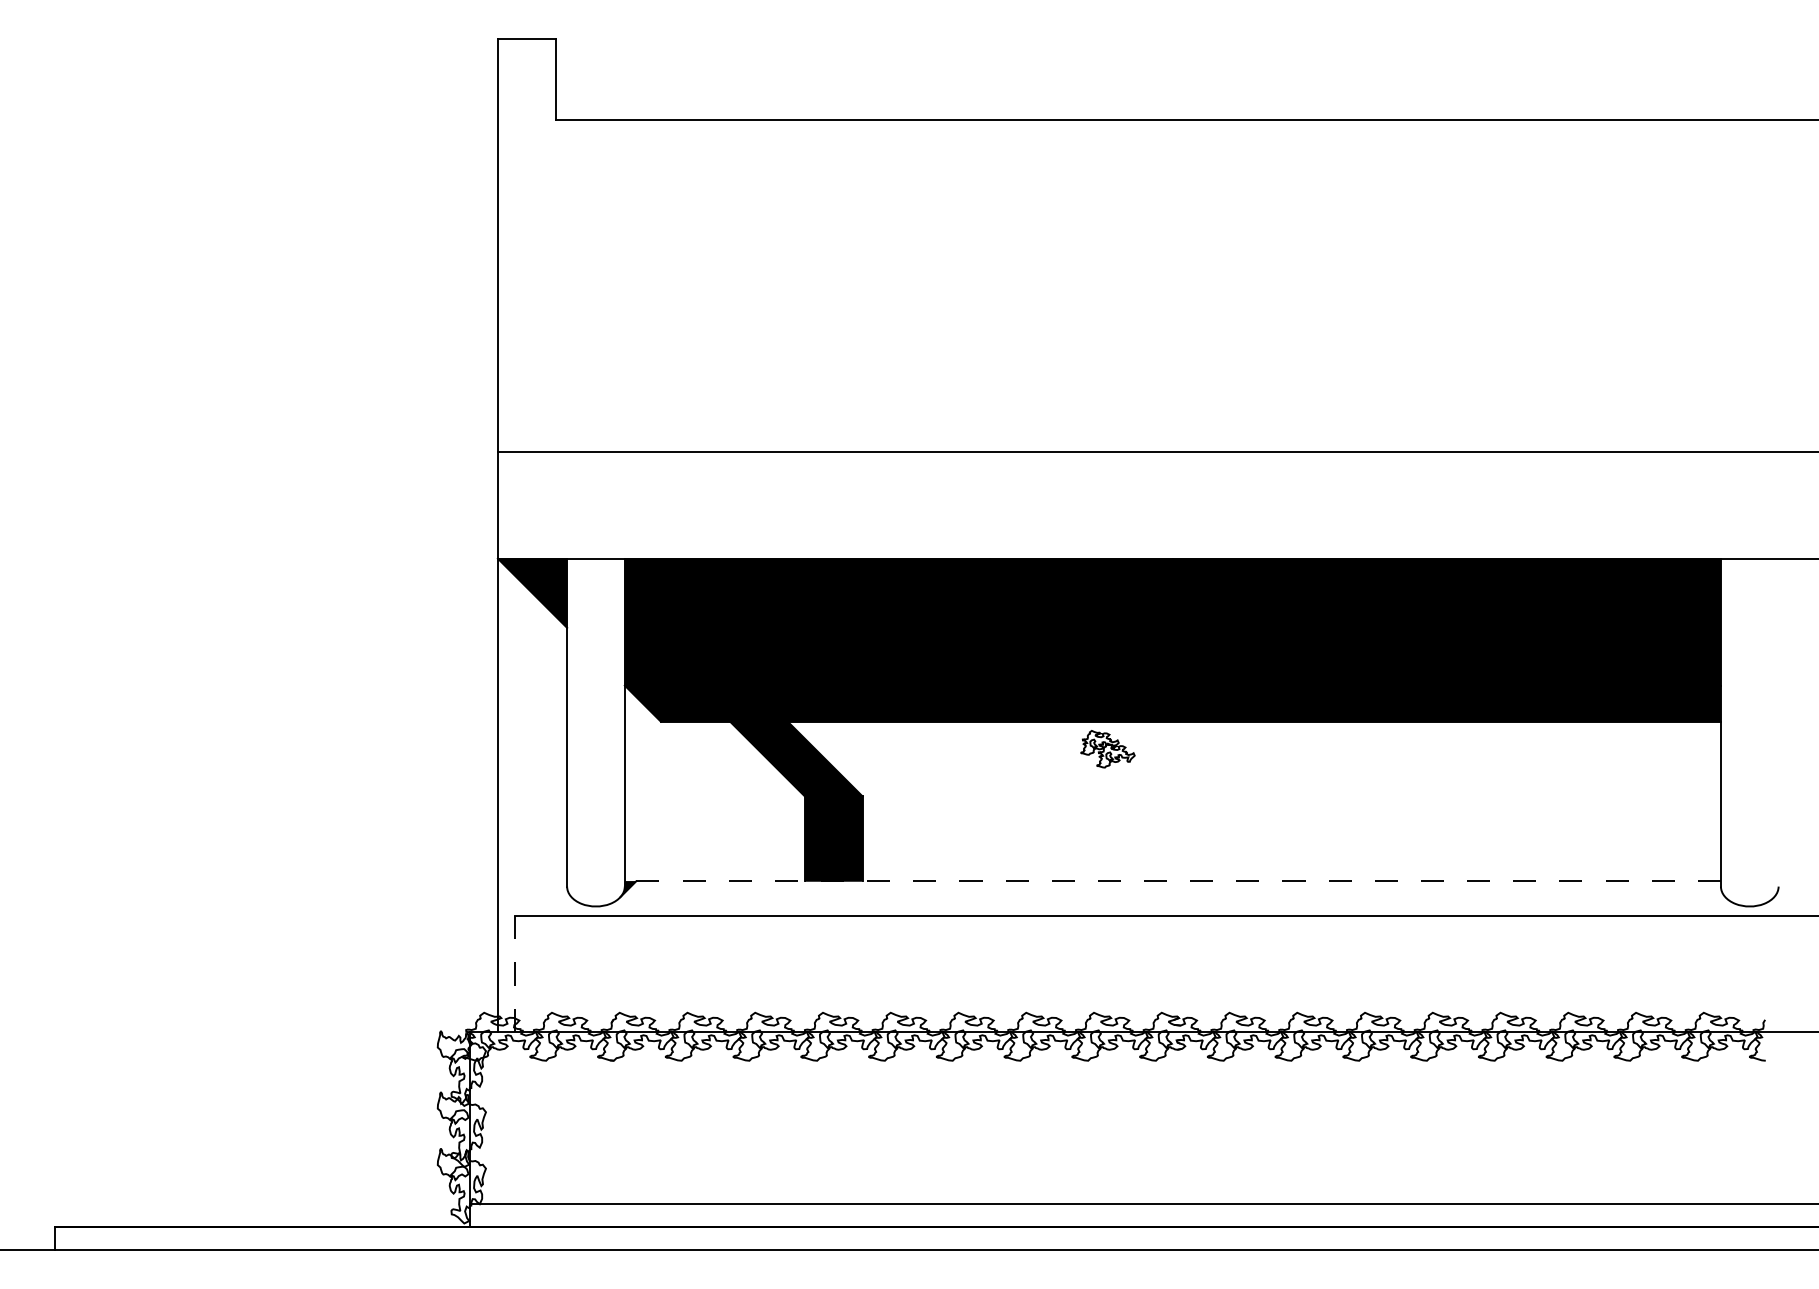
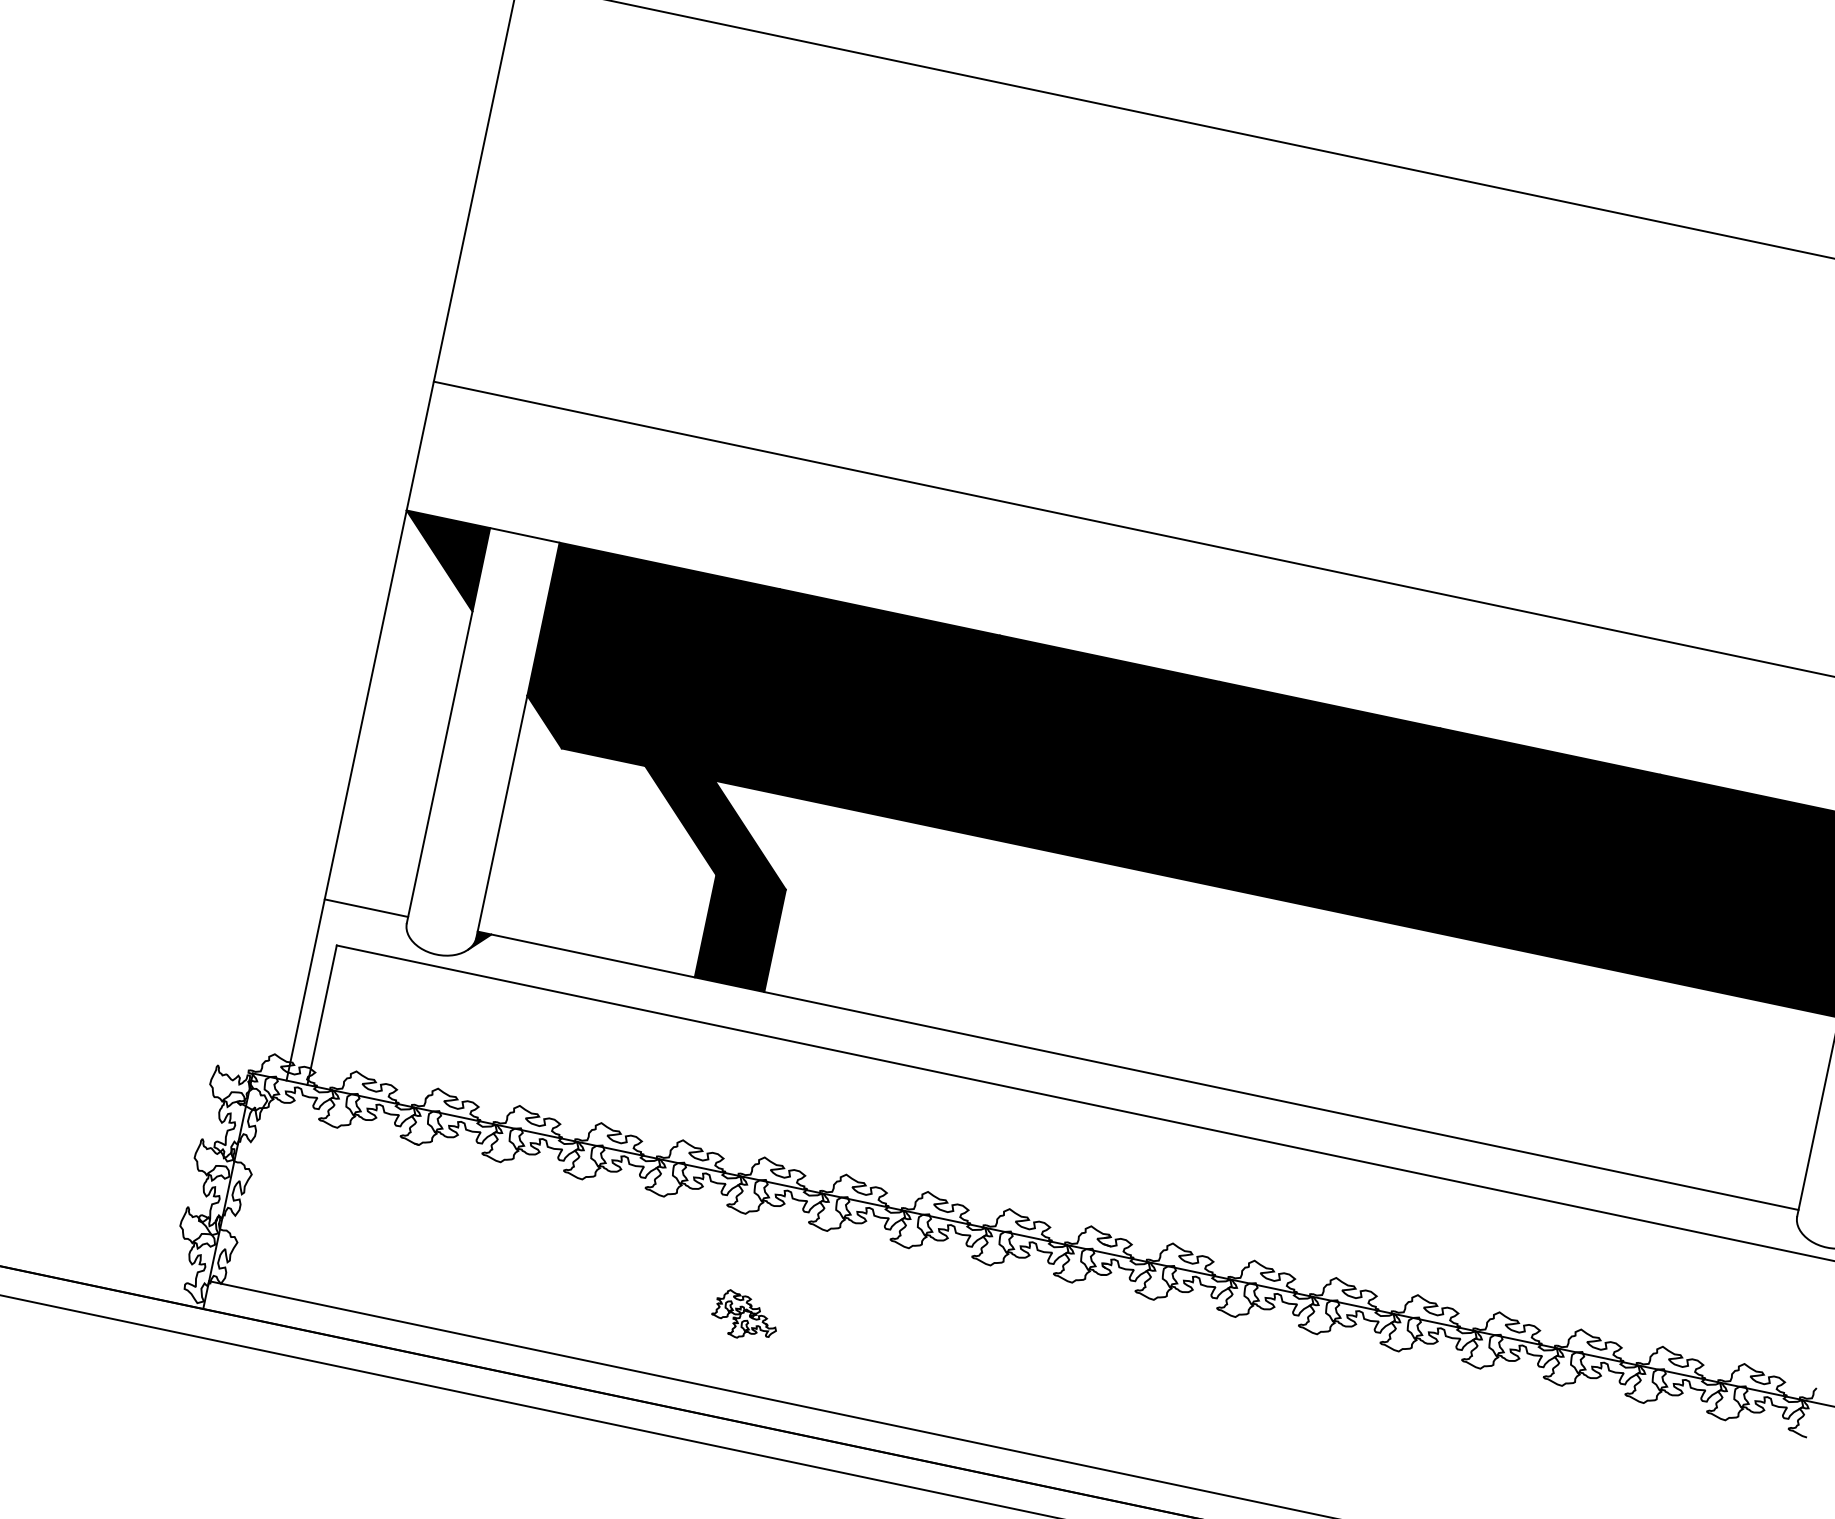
part: (1107, 749) -> (744, 1316), moved
line: (532, 881) -> (366, 908), added
line: (1172, 881) -> (1137, 1070), dashed -> solid
line: (515, 973) -> (322, 1014), dashed -> solid

